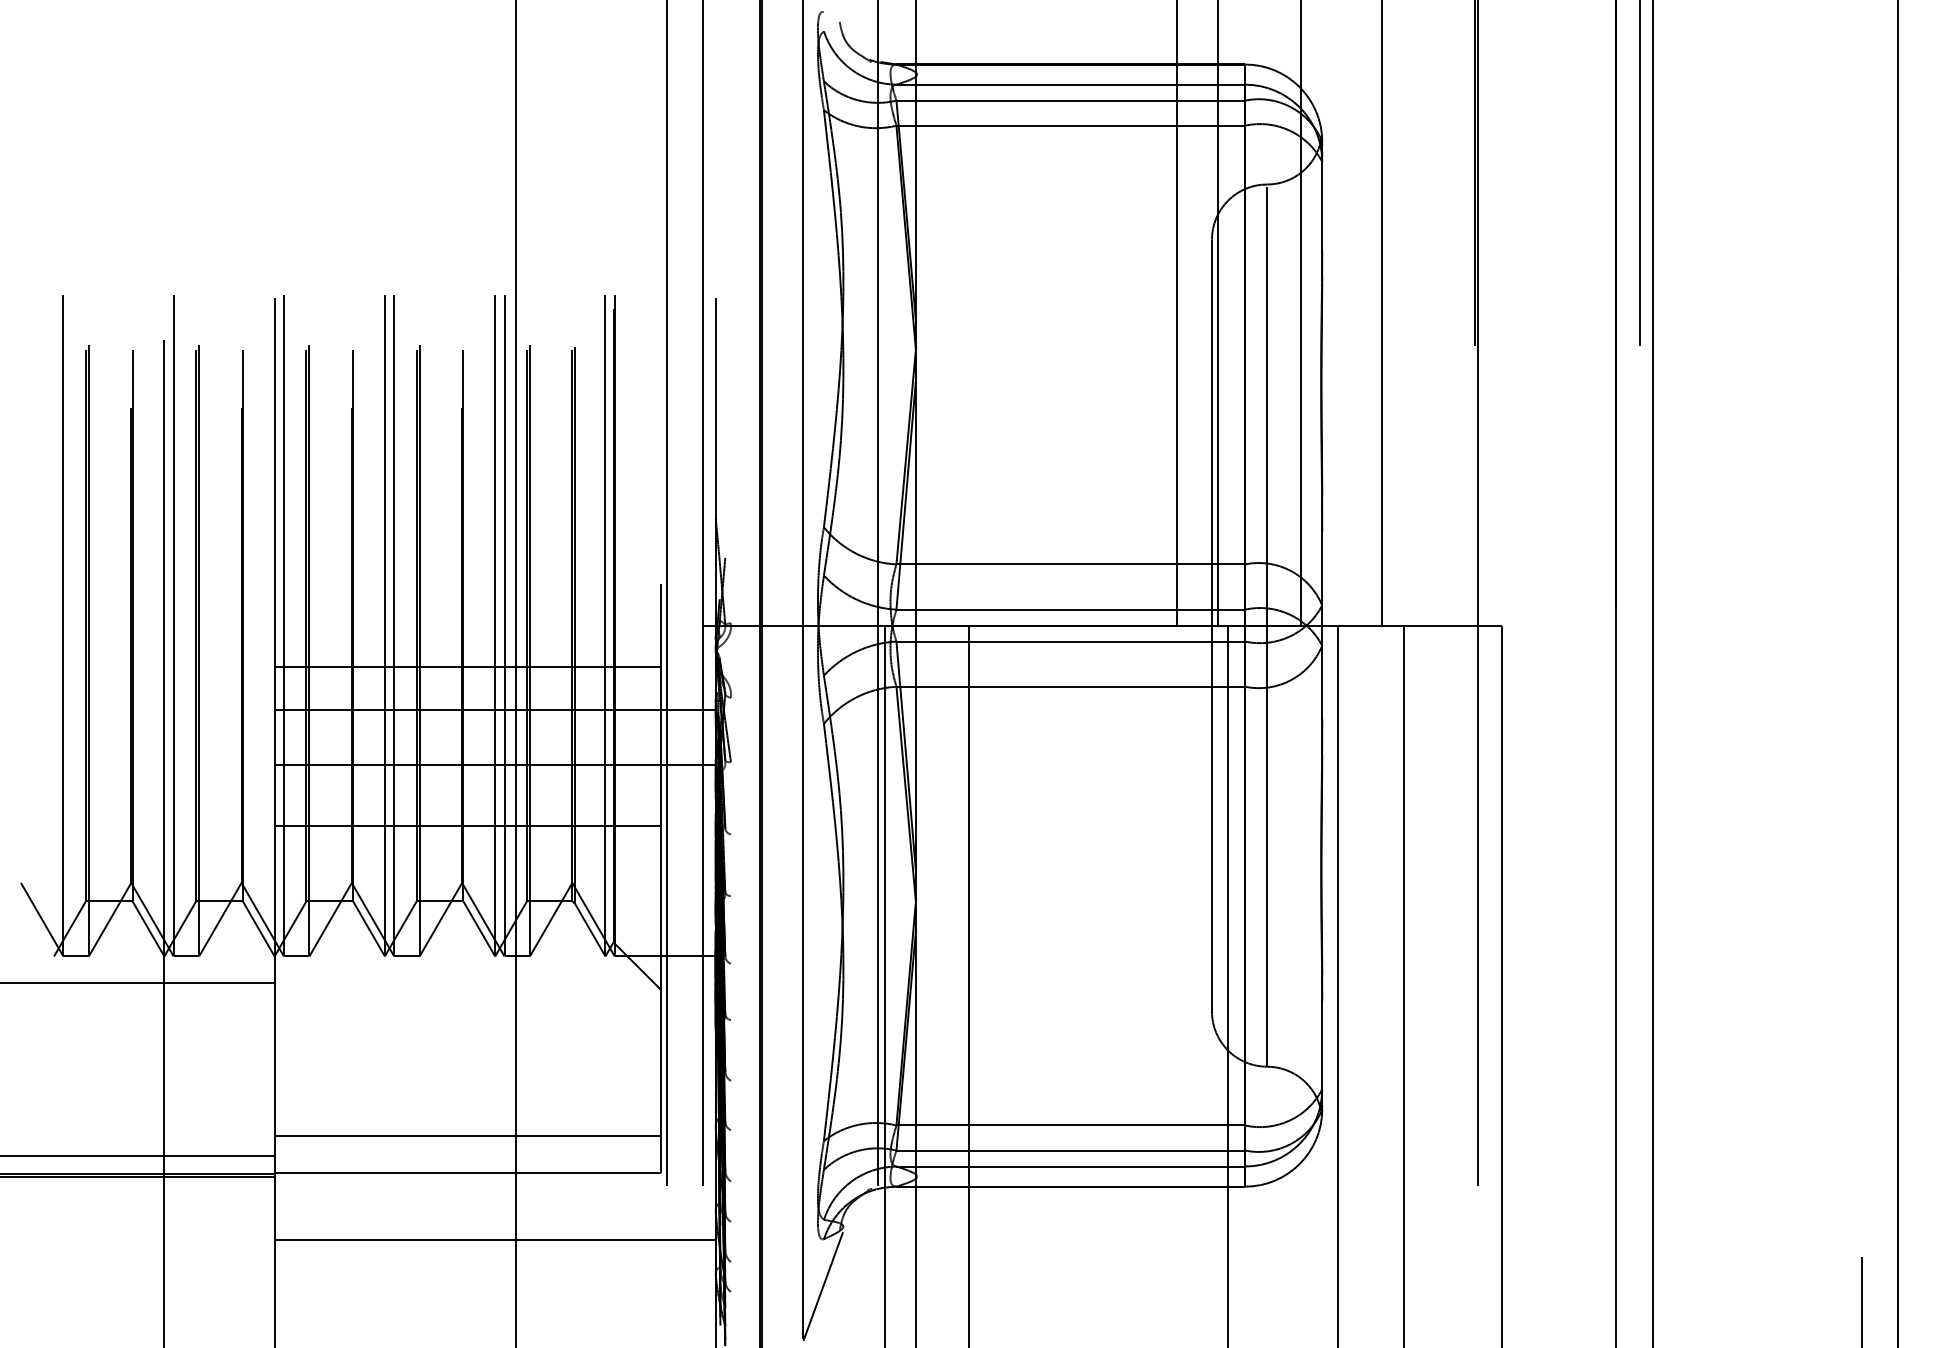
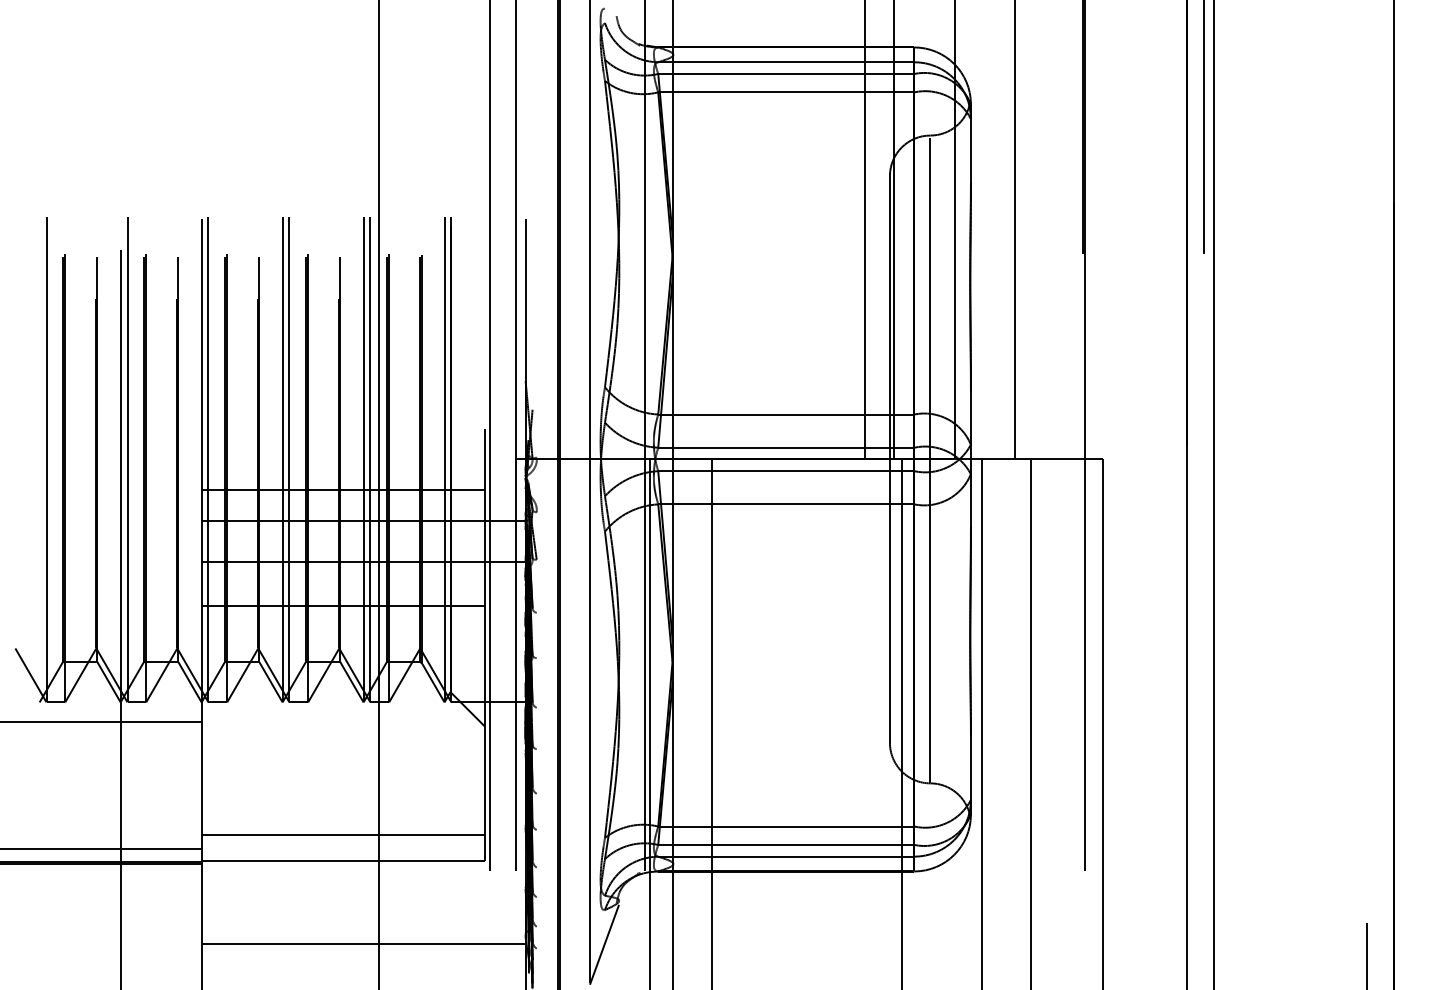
line: (495, 1239) -> (363, 944), moved

